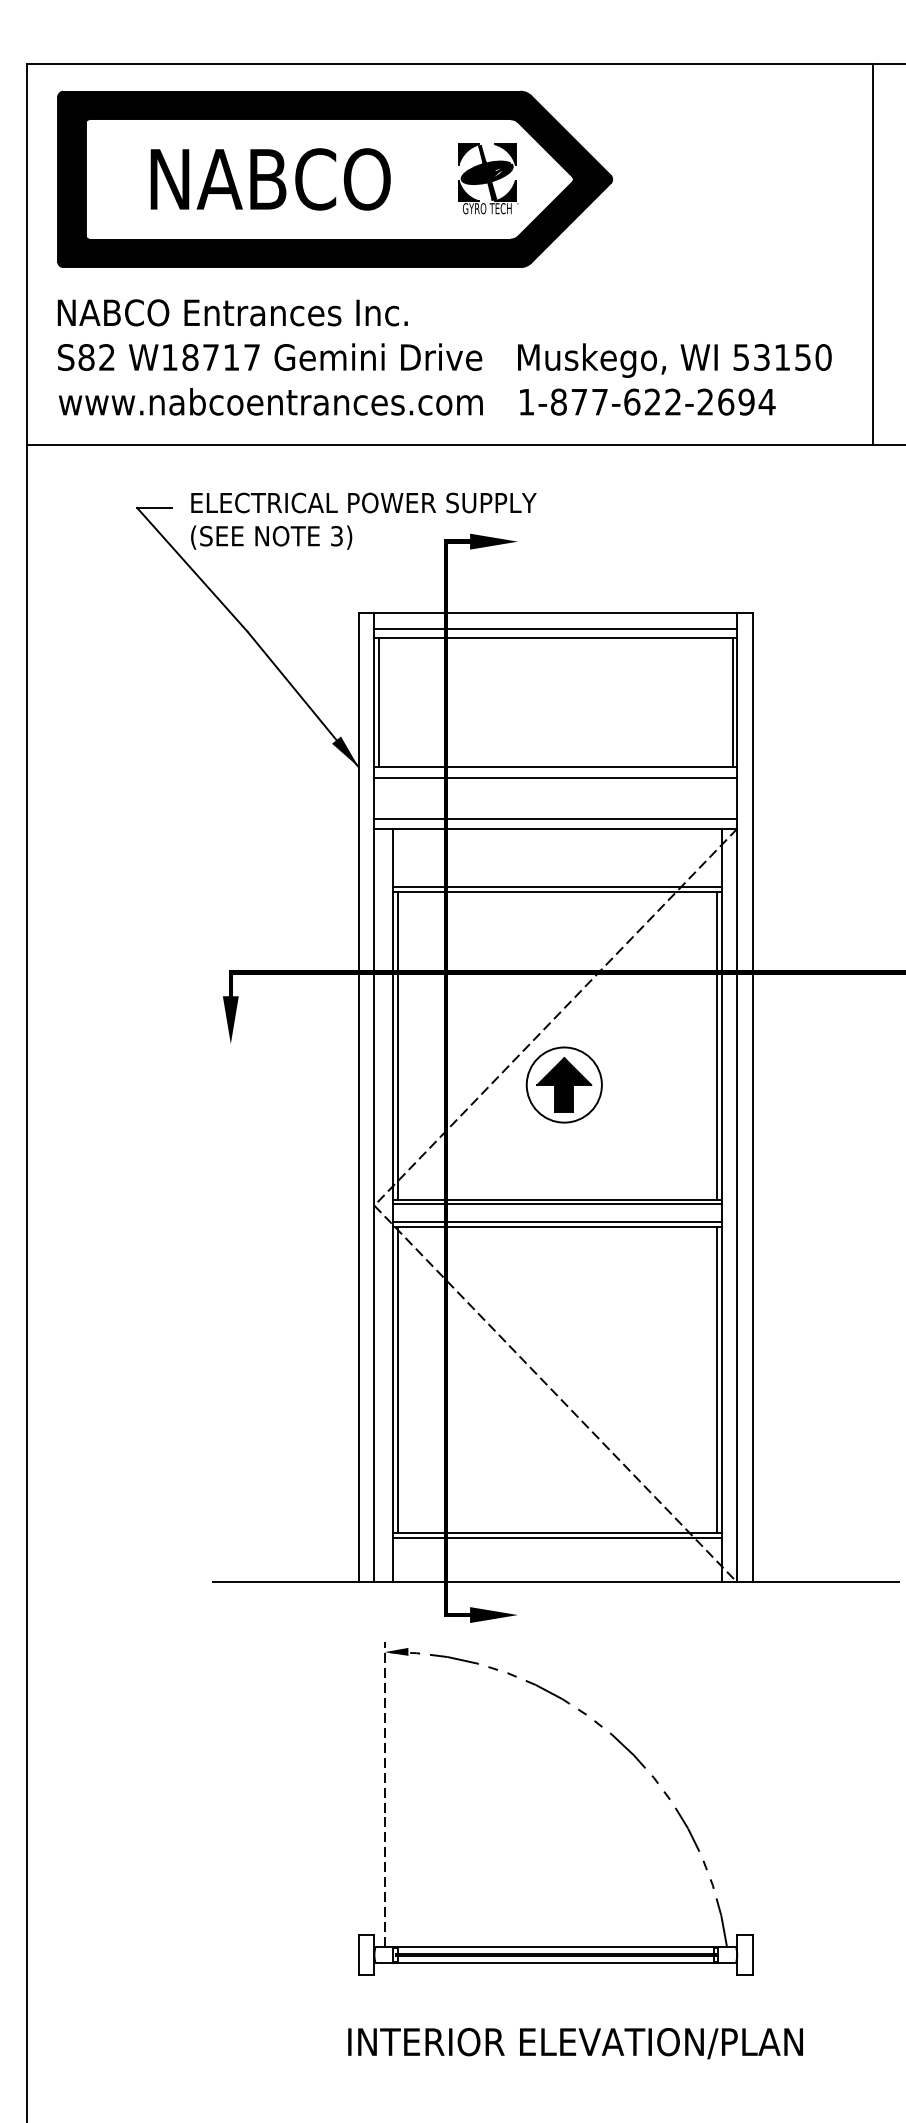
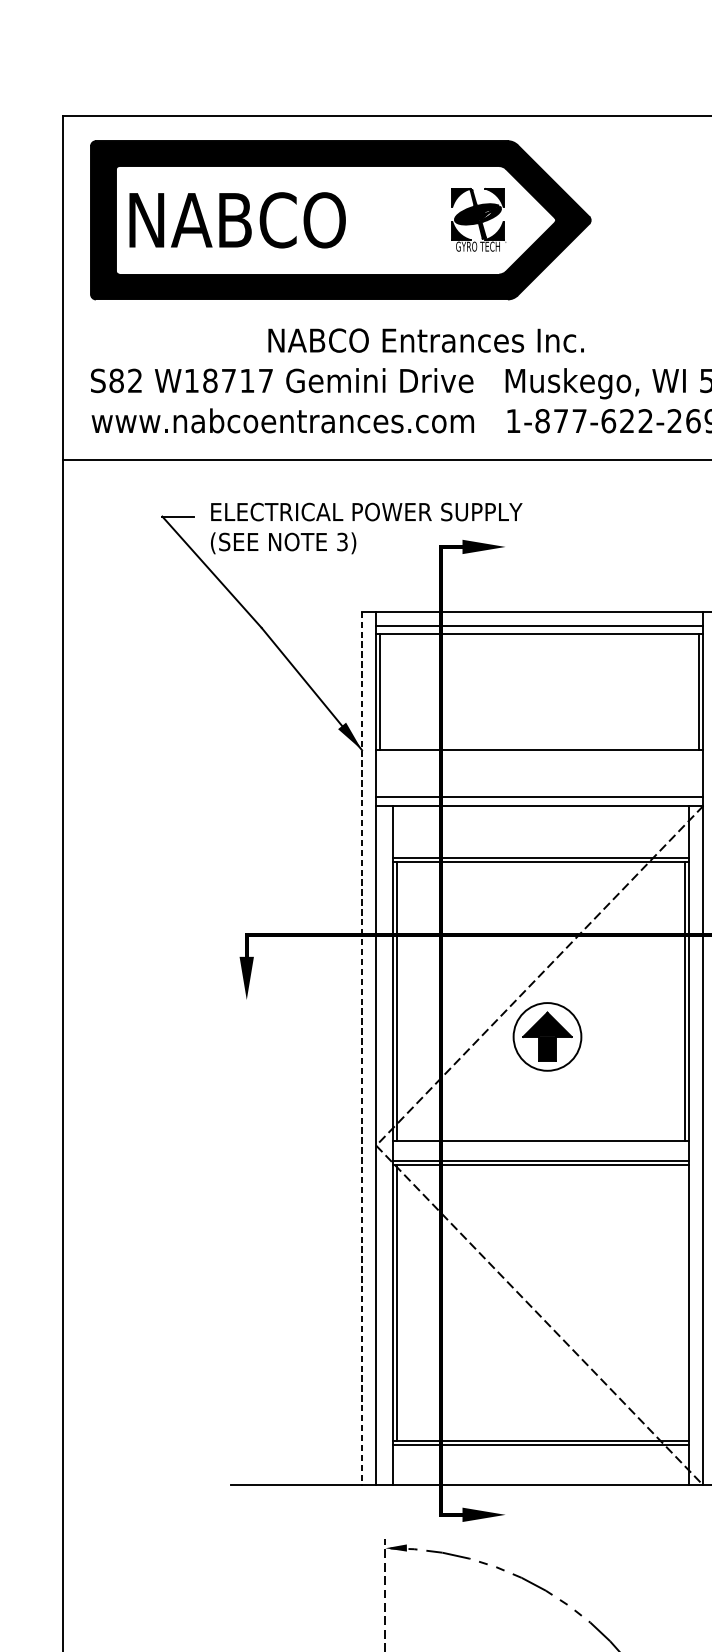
text: (270, 179) -> (237, 220), moved
text: (232, 312) -> (425, 340), moved
line: (555, 778) -> (539, 760), removed
line: (358, 1098) -> (361, 1049), solid -> dashed
line: (557, 1204) -> (541, 1144), removed
line: (717, 1379) -> (685, 1302), removed

